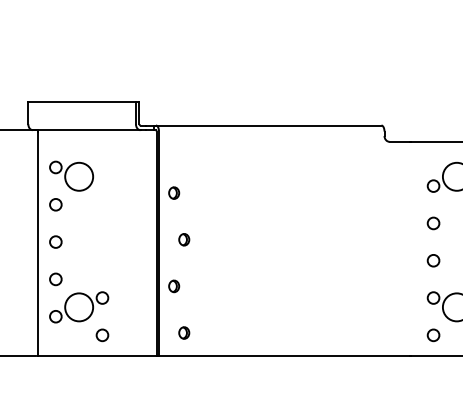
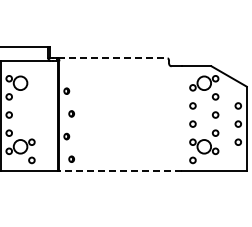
line: (268, 125) -> (112, 58), solid -> dashed
line: (282, 356) -> (119, 170), solid -> dashed

